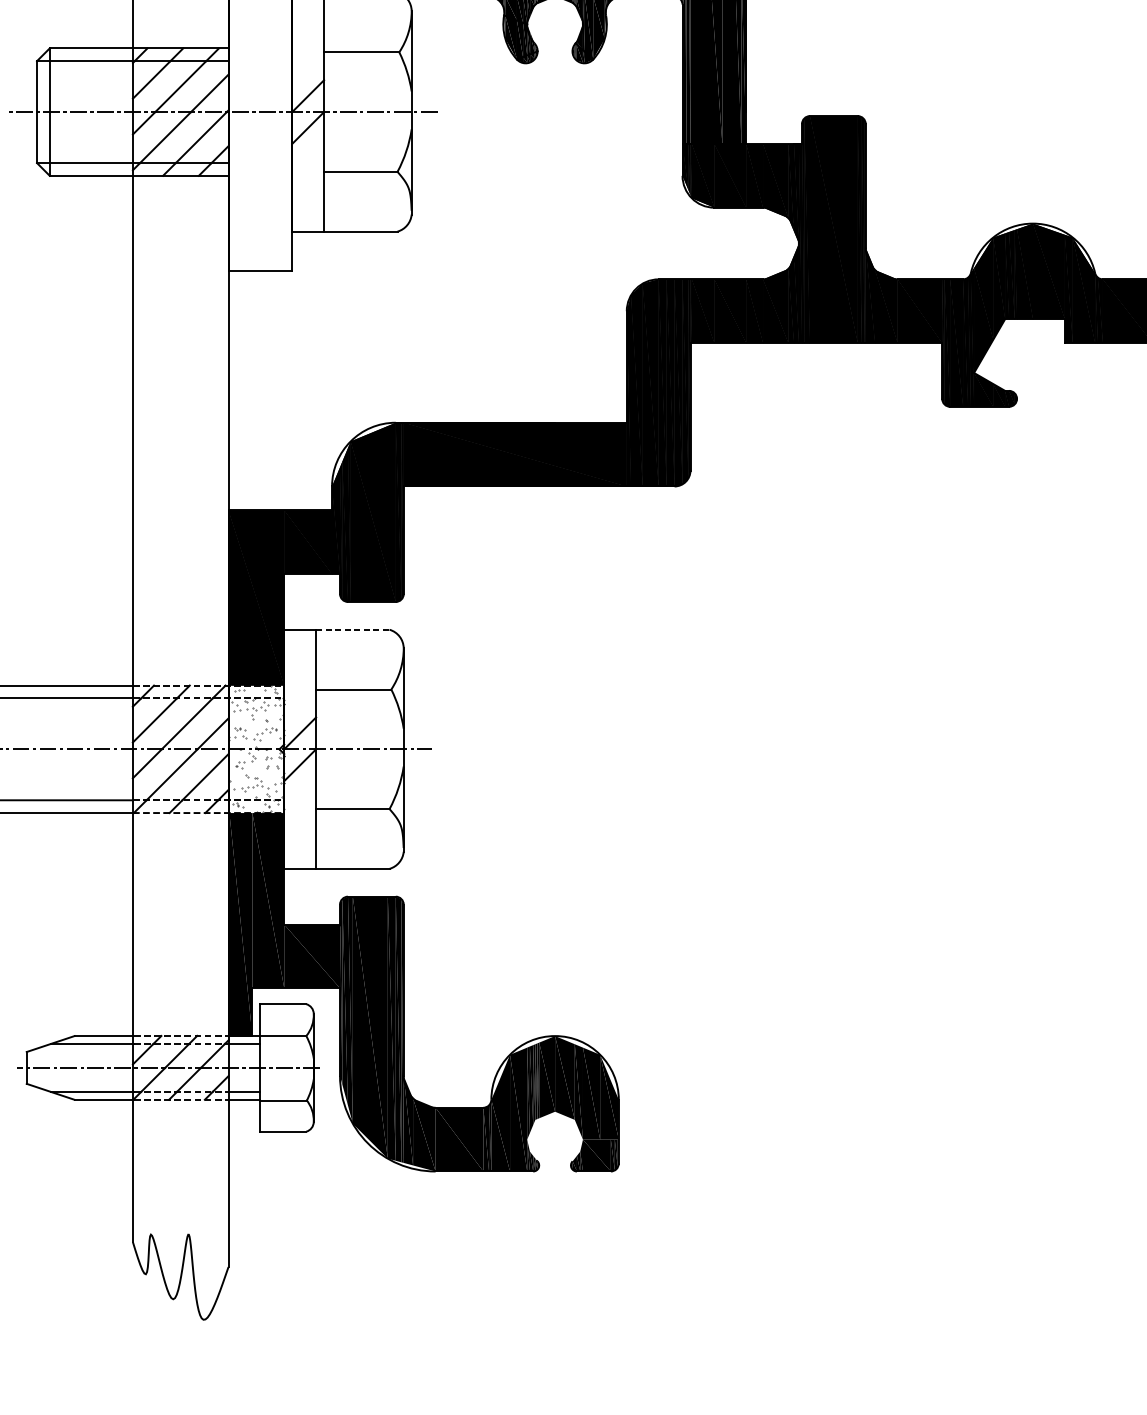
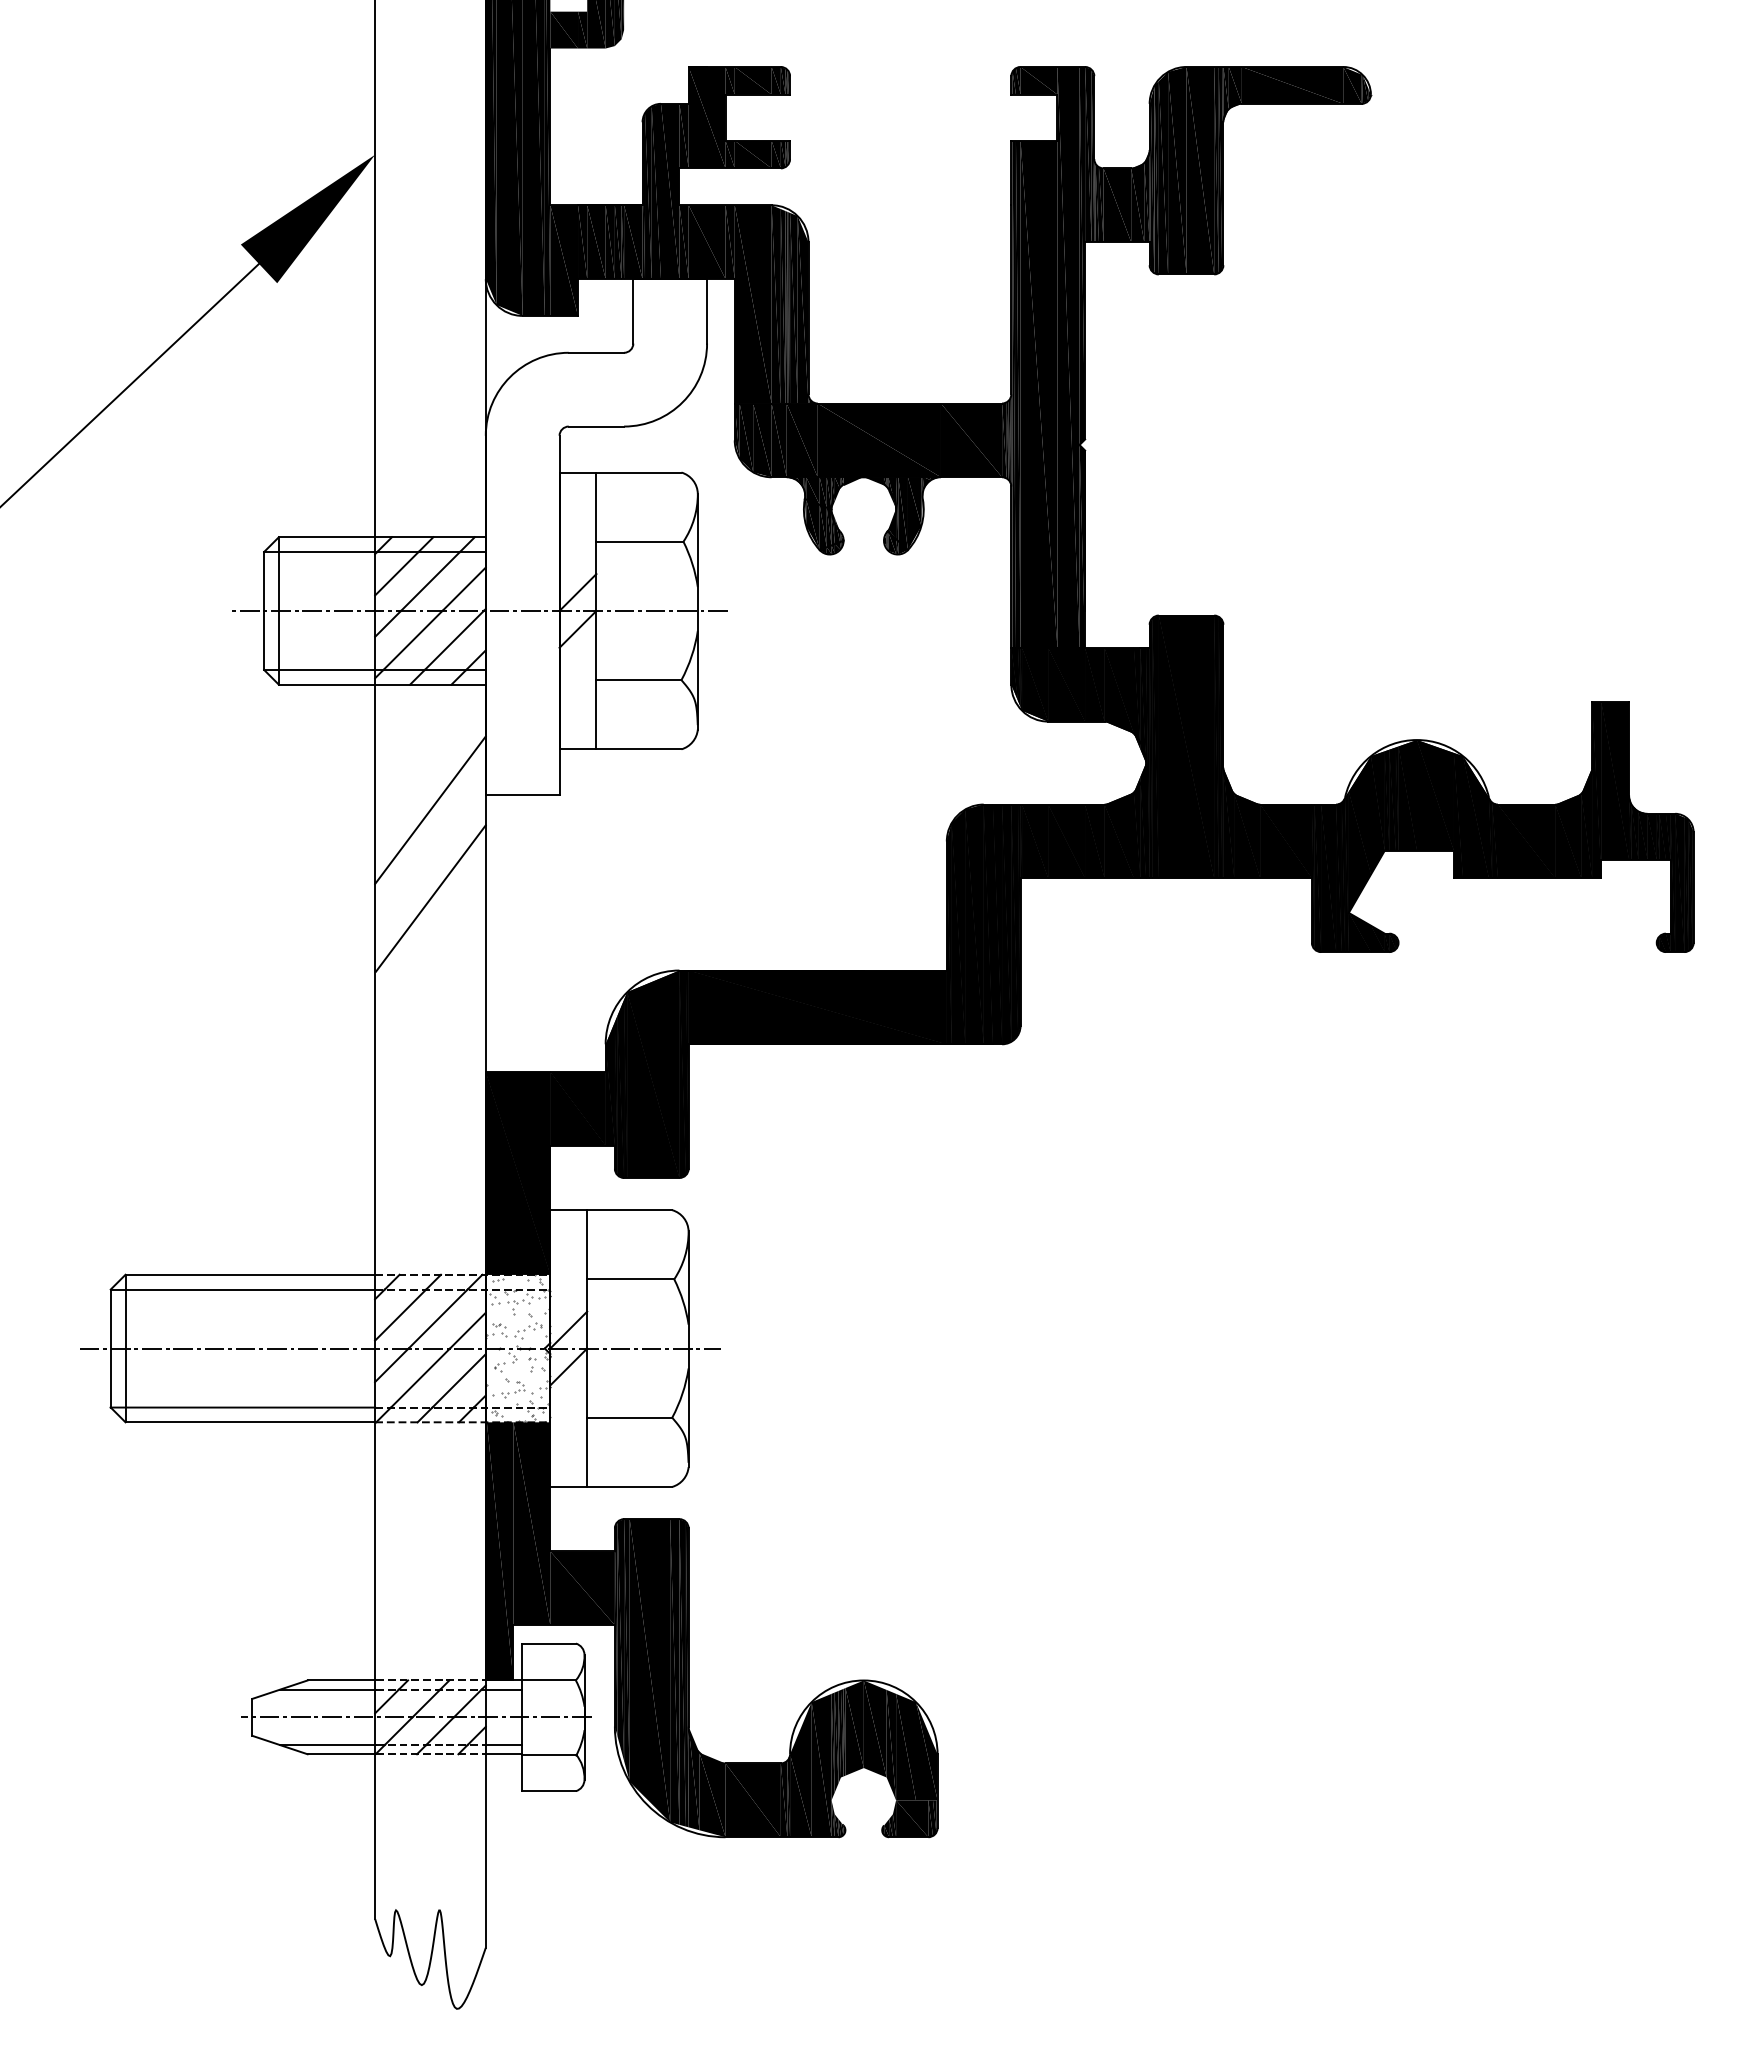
line: (180, 283) -> (430, 809), added
line: (180, 360) -> (430, 898), added
line: (352, 630) -> (629, 1210), dashed -> solid

